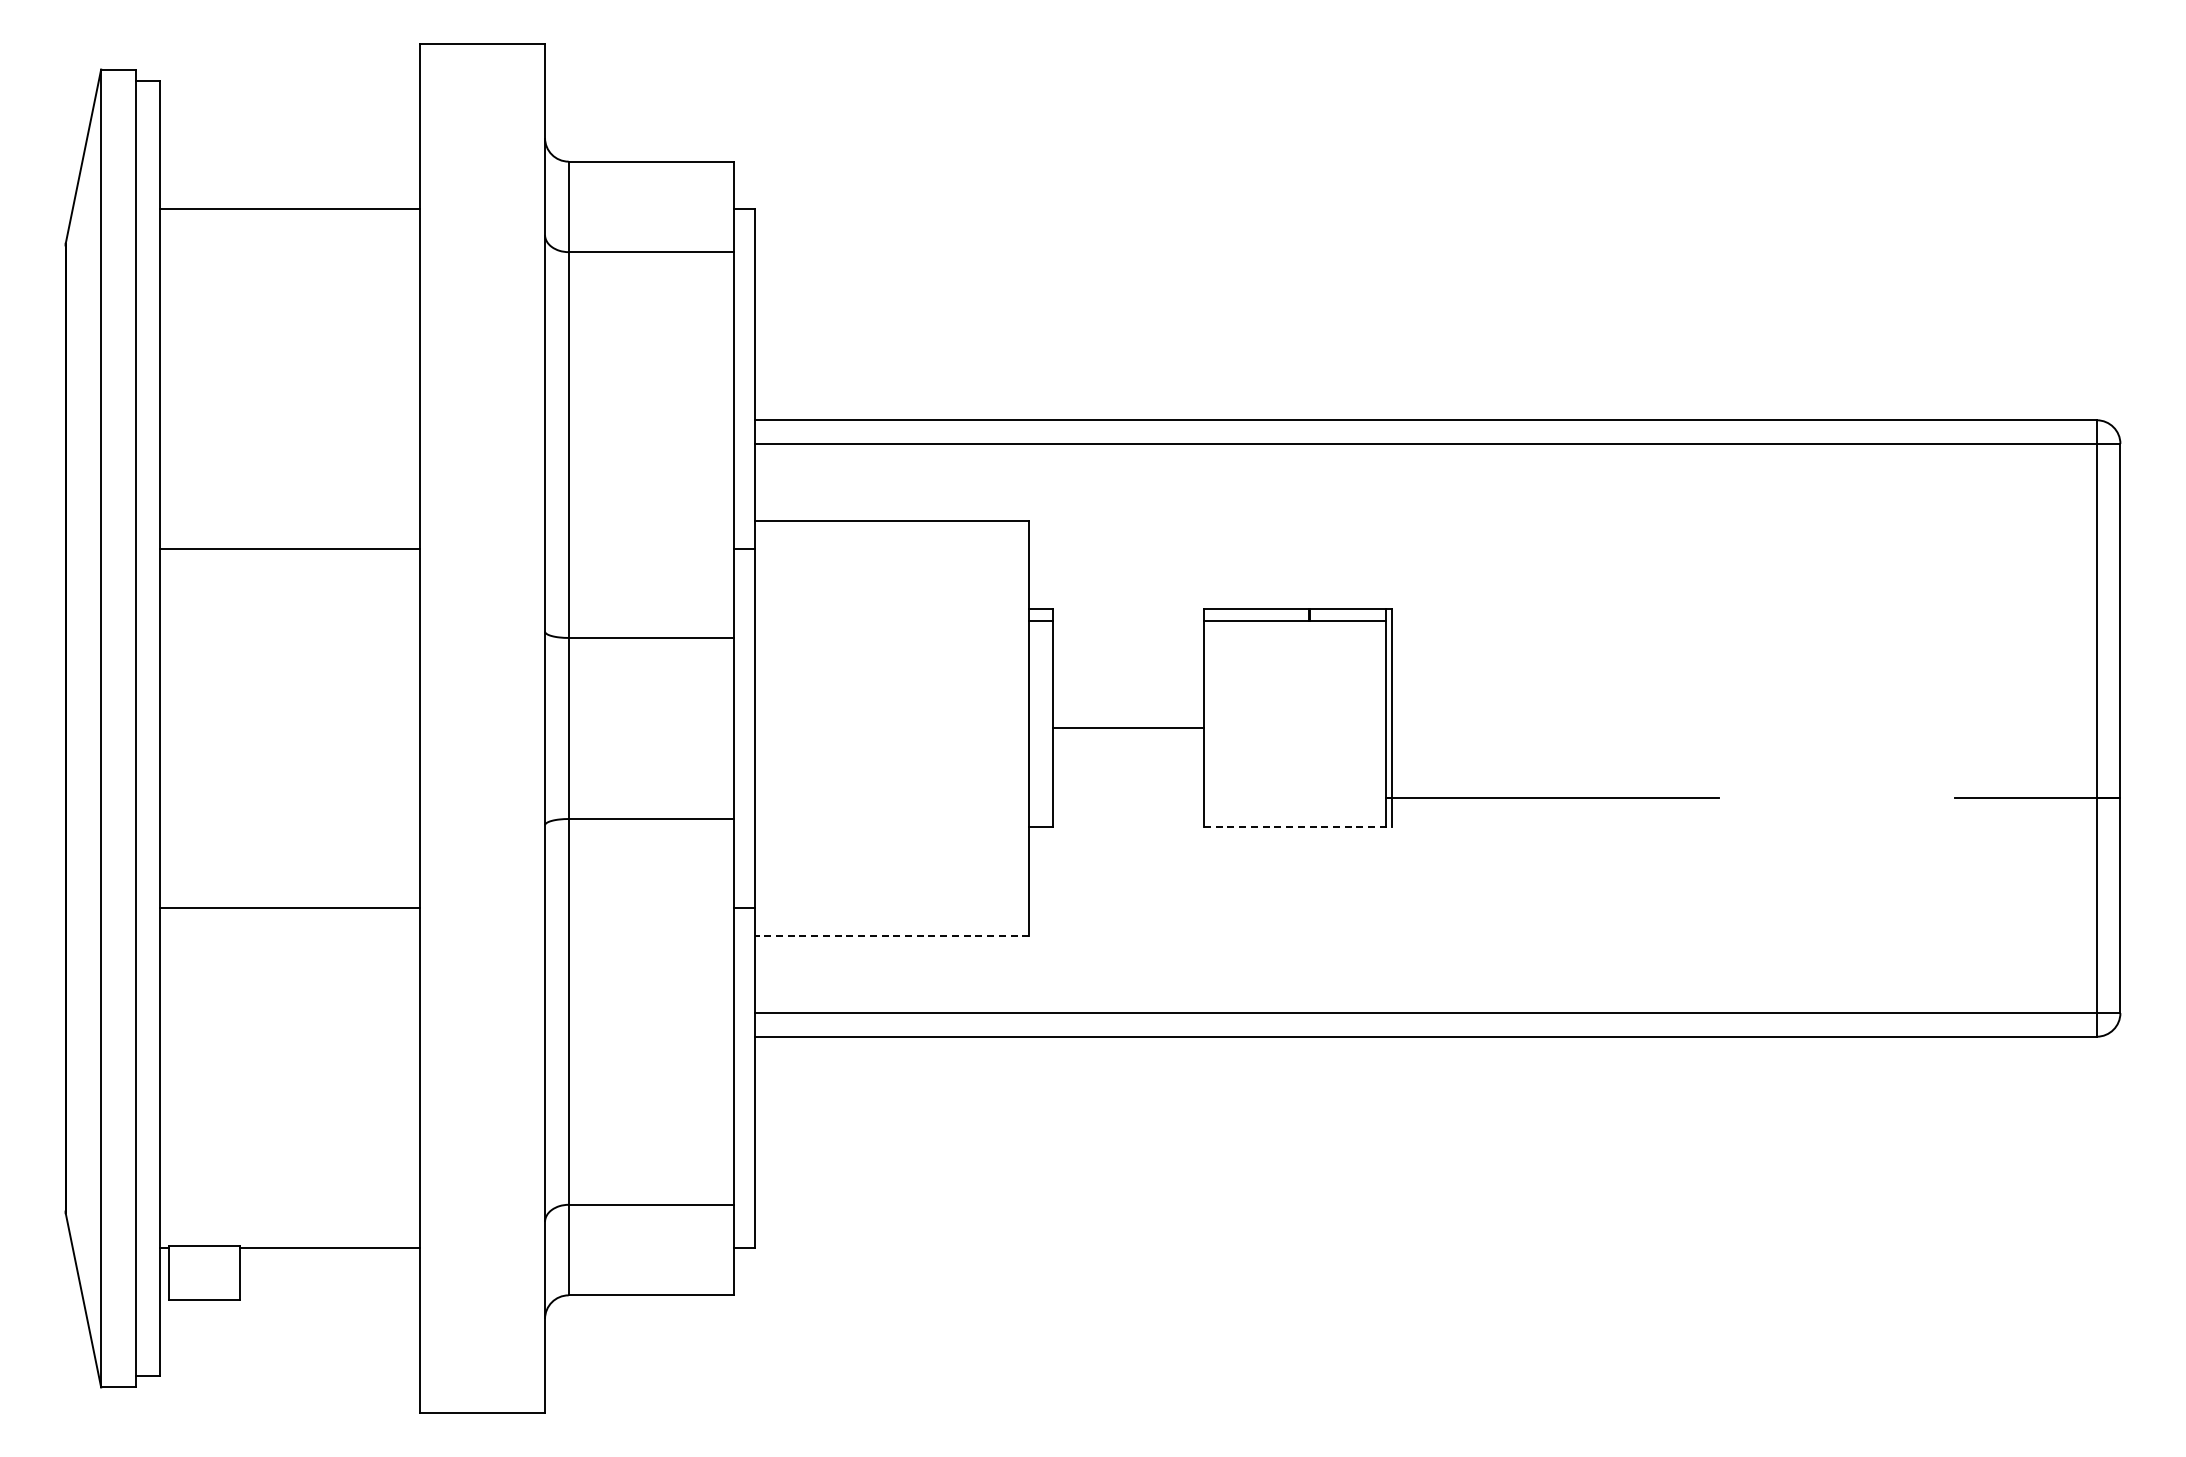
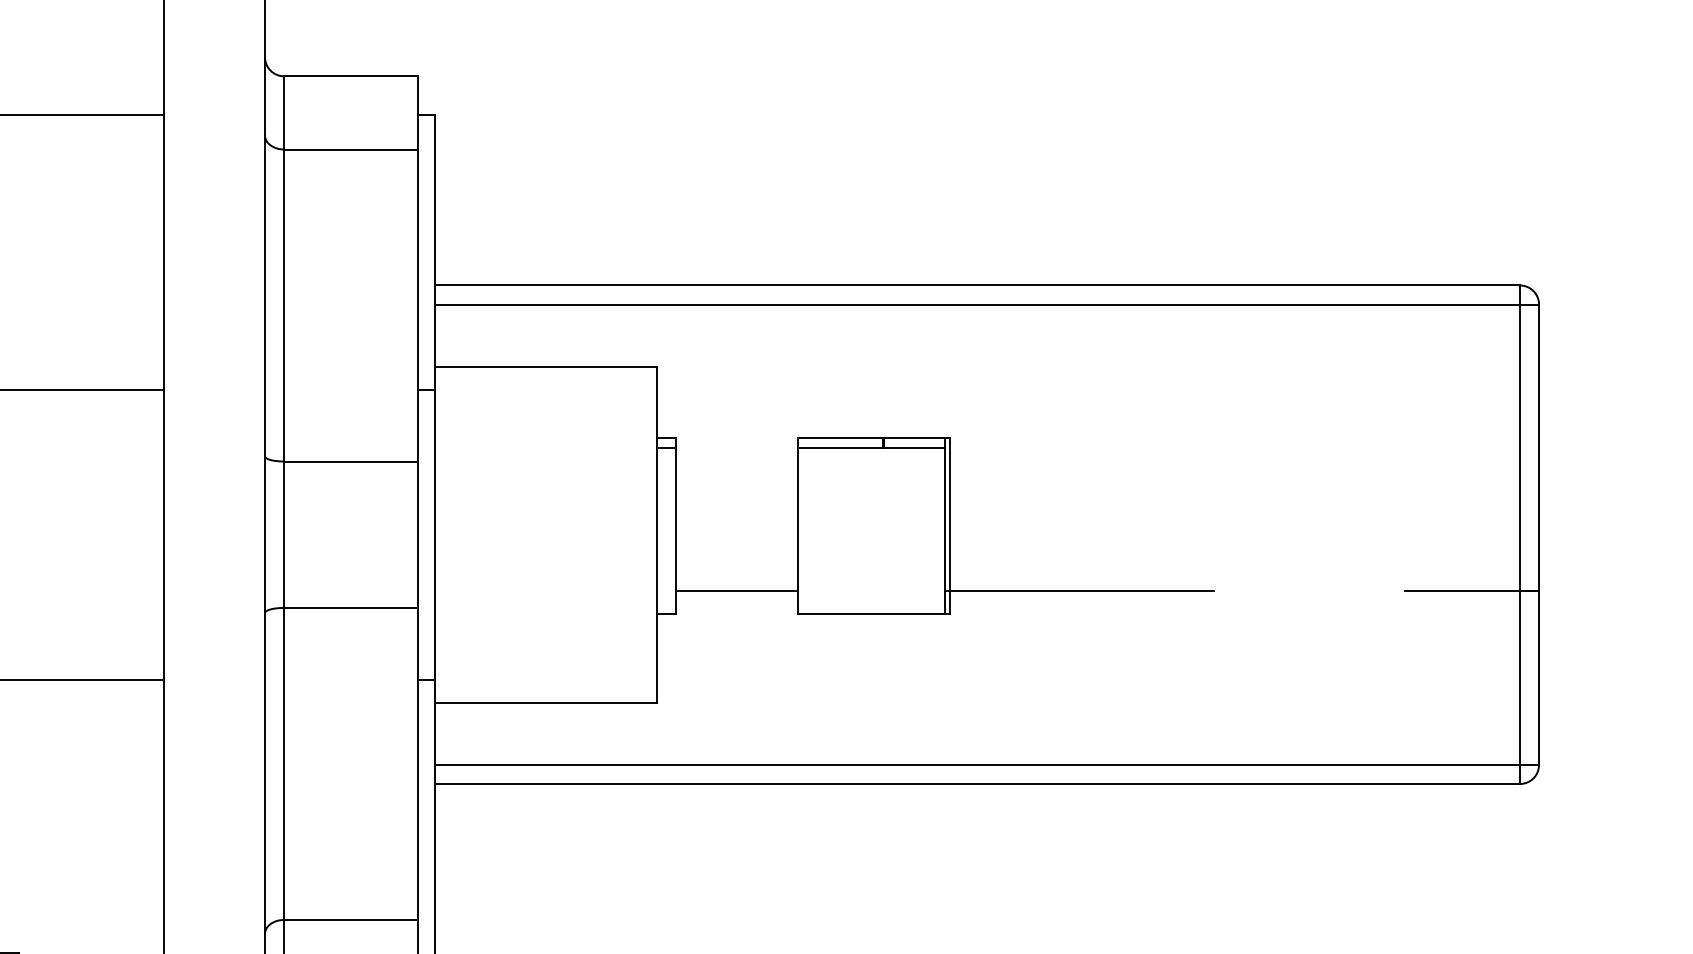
line: (1128, 728) -> (736, 591), moved
line: (1297, 826) -> (873, 613), dashed -> solid
line: (892, 936) -> (546, 702), dashed -> solid

